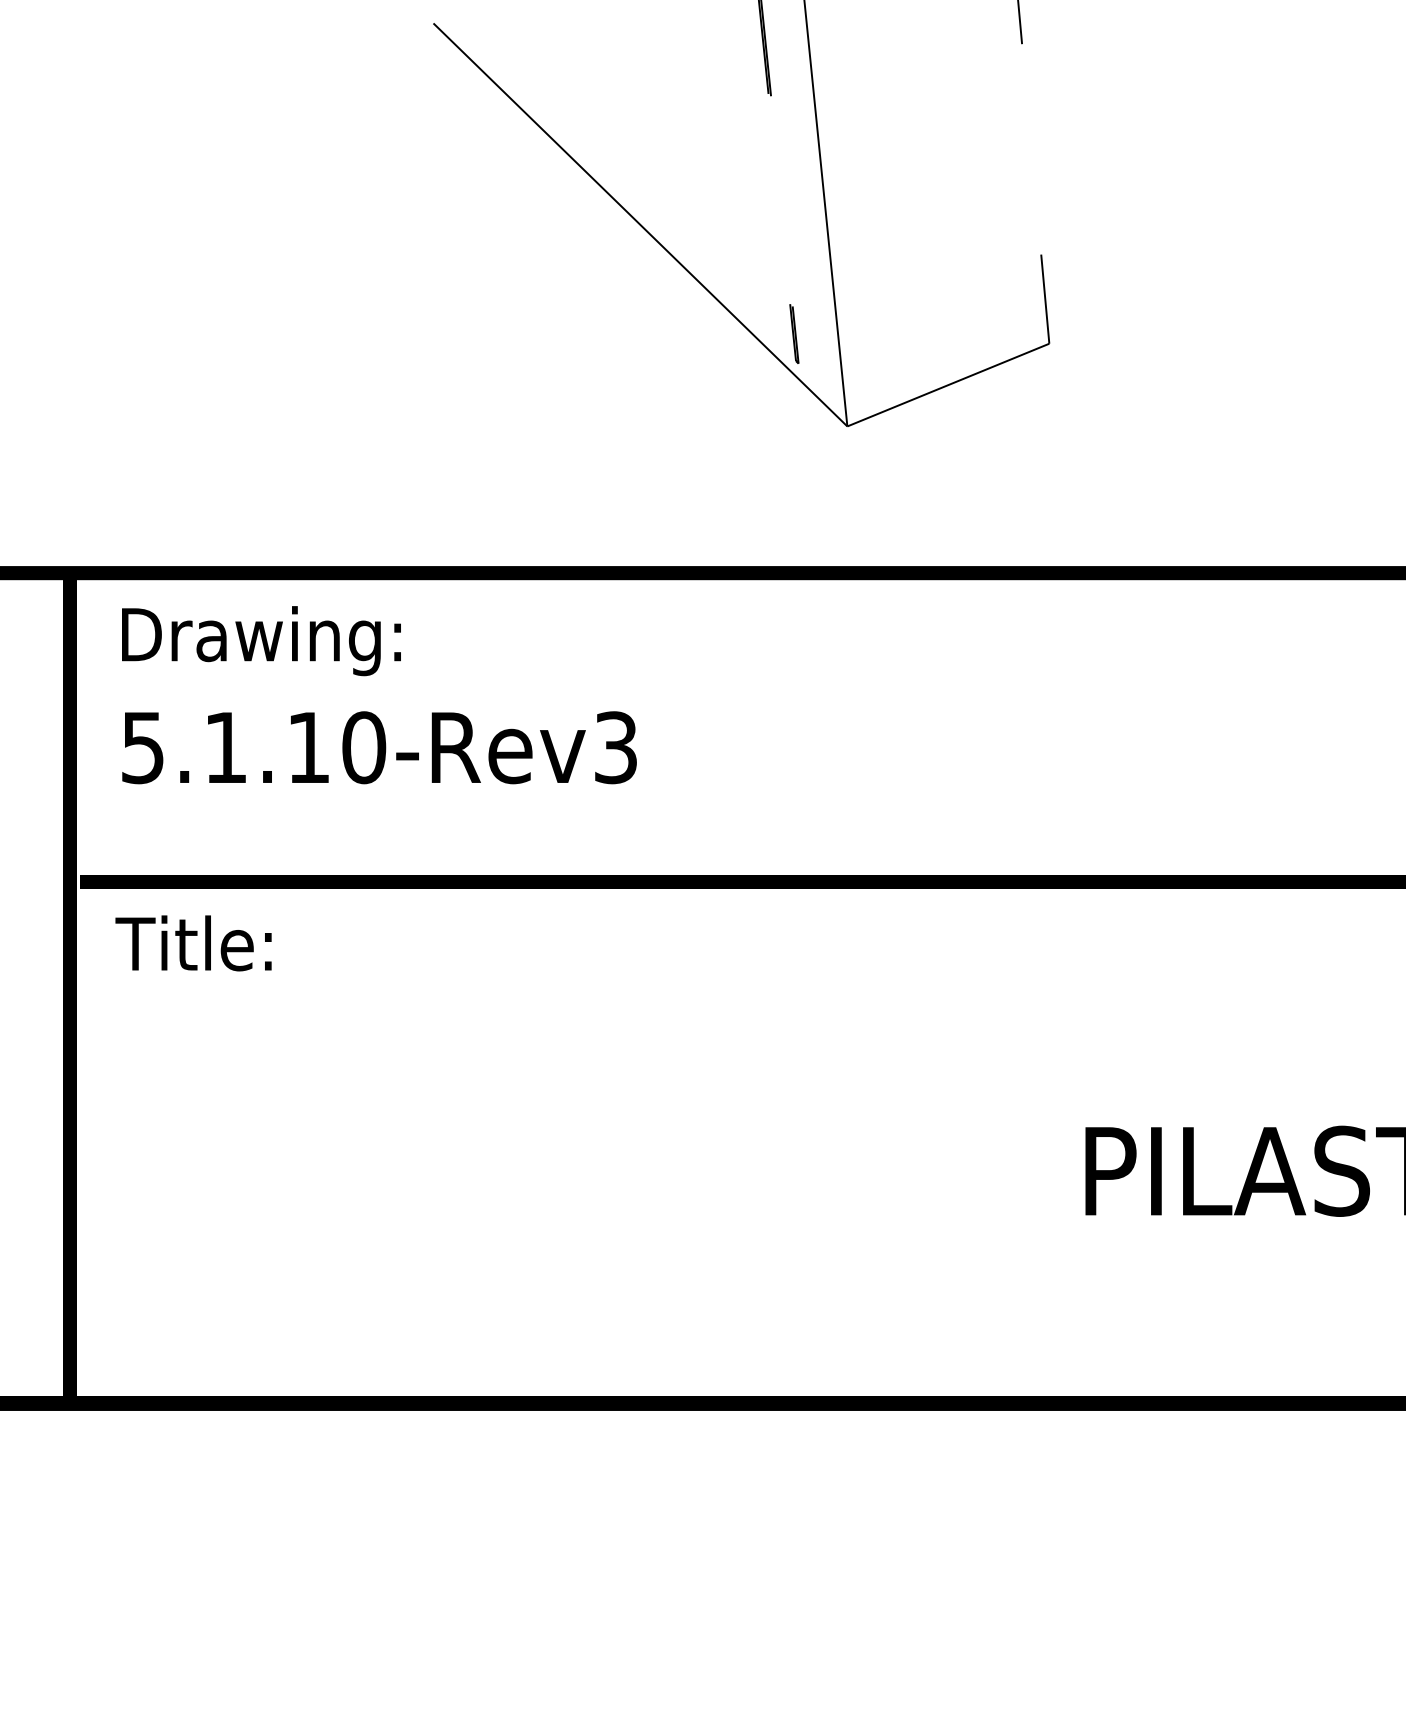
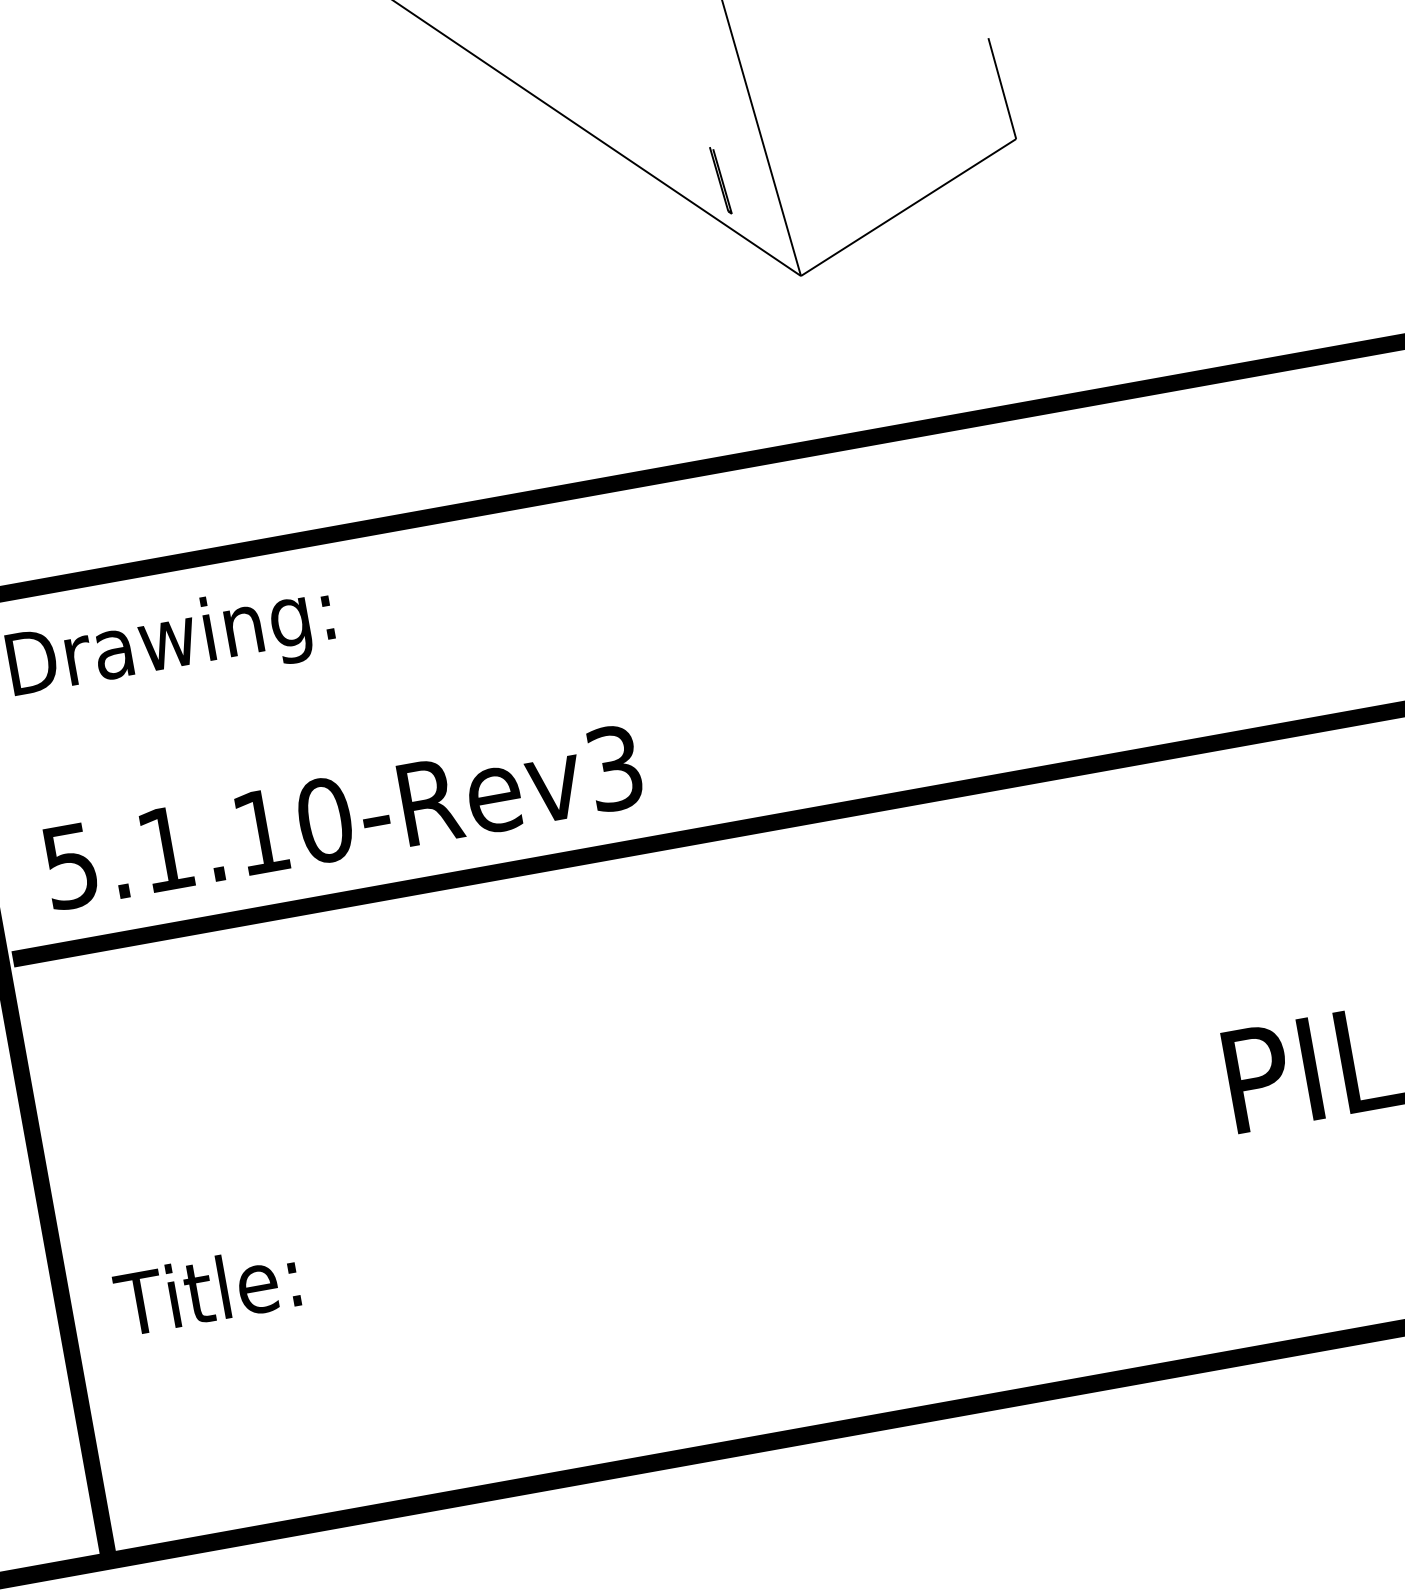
text: (379, 747) -> (342, 817), moved
text: (193, 943) -> (206, 1290), moved

